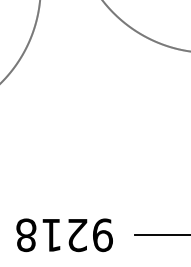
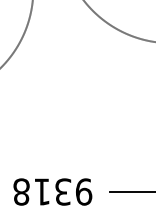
text: (77, 234) -> (63, 191), 9218 -> 9318

